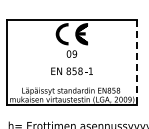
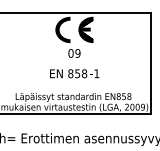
line: (137, 62) -> (151, 63), dashed -> solid

